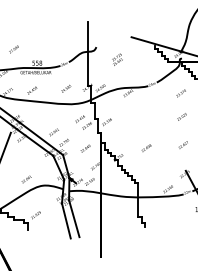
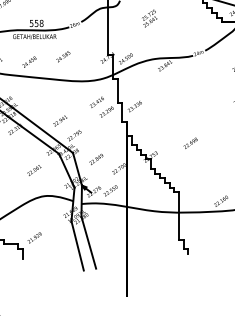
text: (66, 88) -> (63, 56), moved
text: (85, 148) -> (96, 159), moved
text: (26, 179) -> (34, 170), moved

